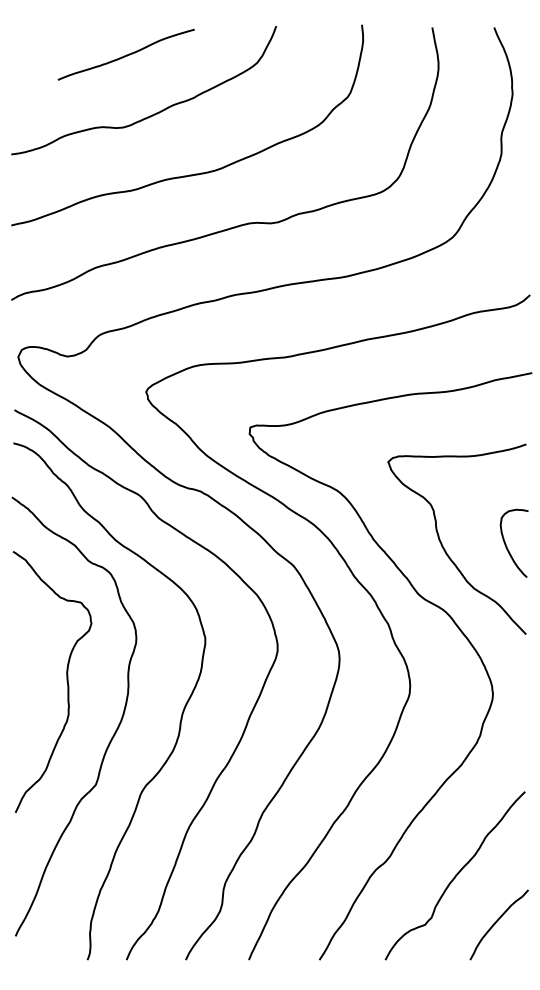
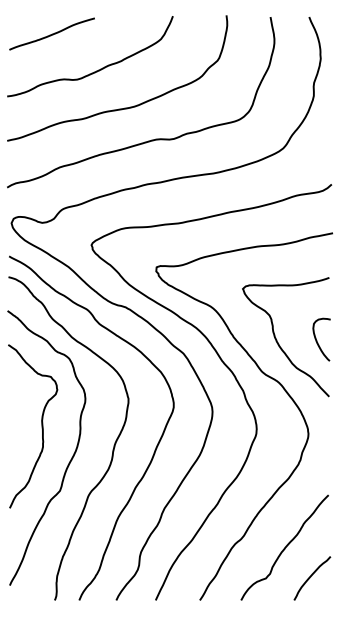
curve: (126, 53) -> (52, 33), moved

